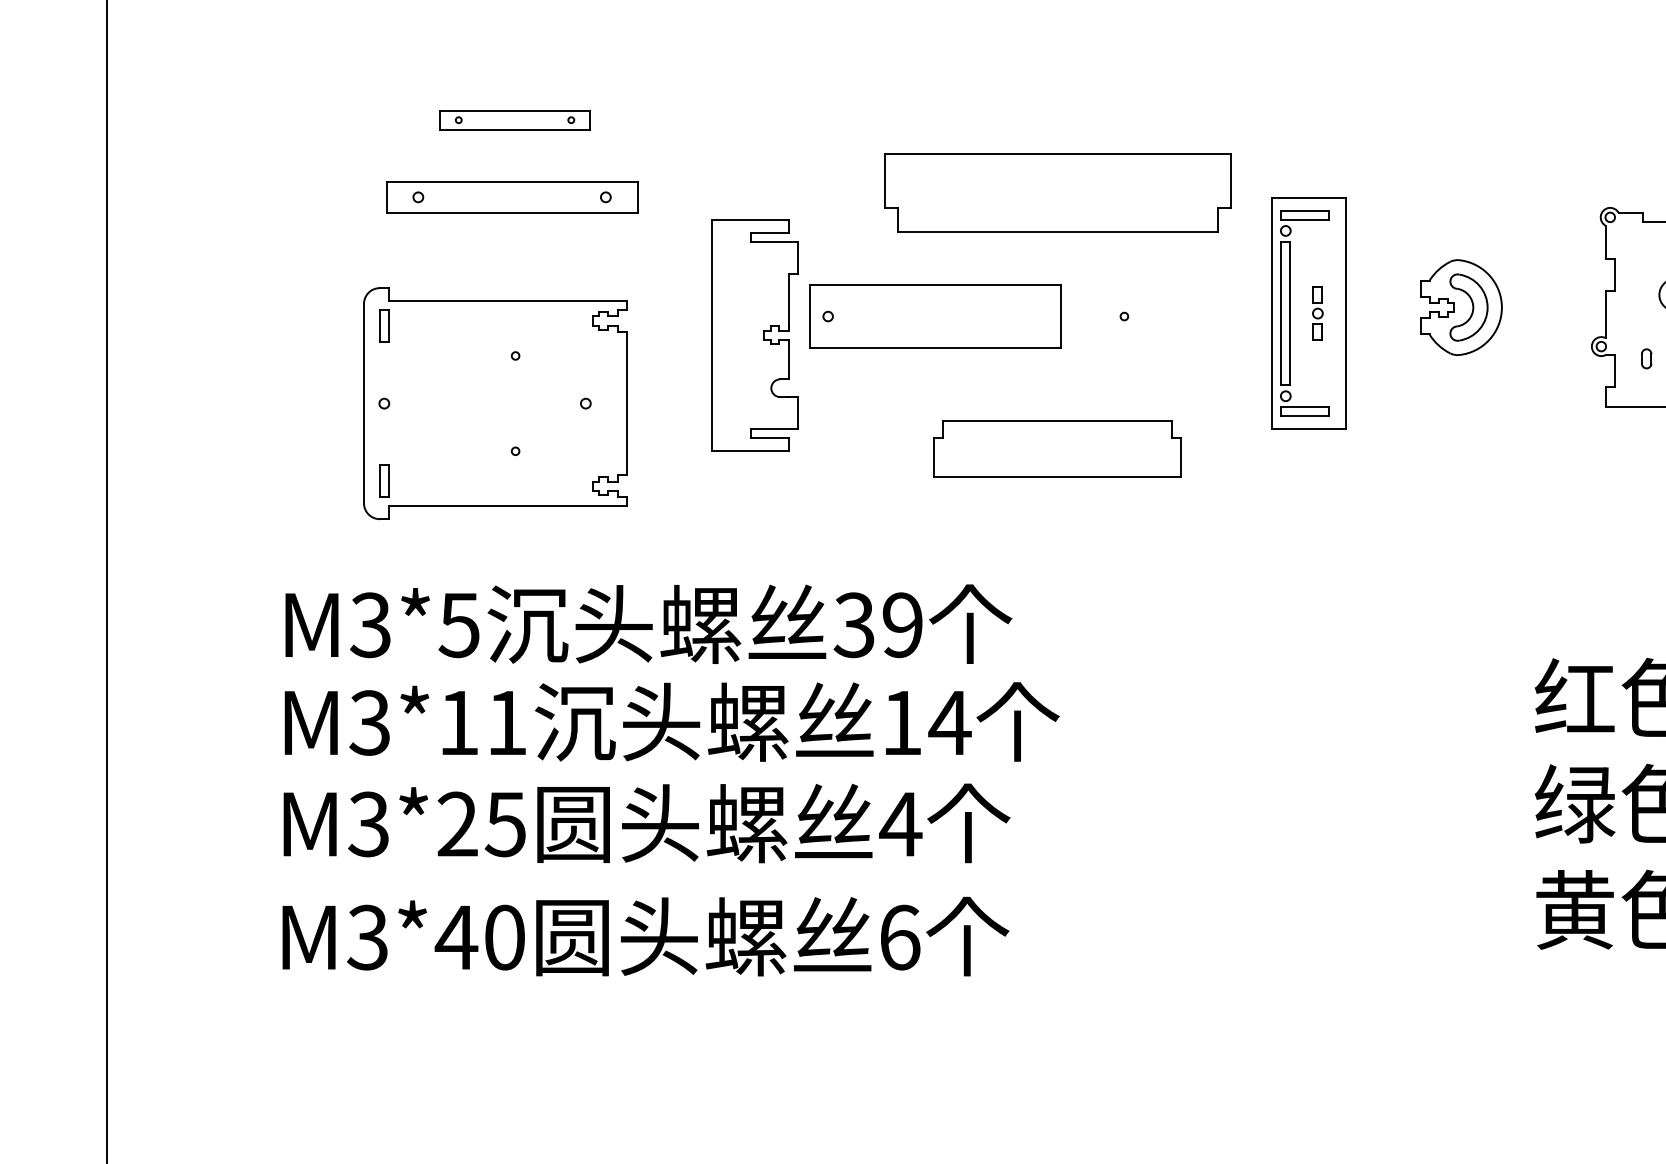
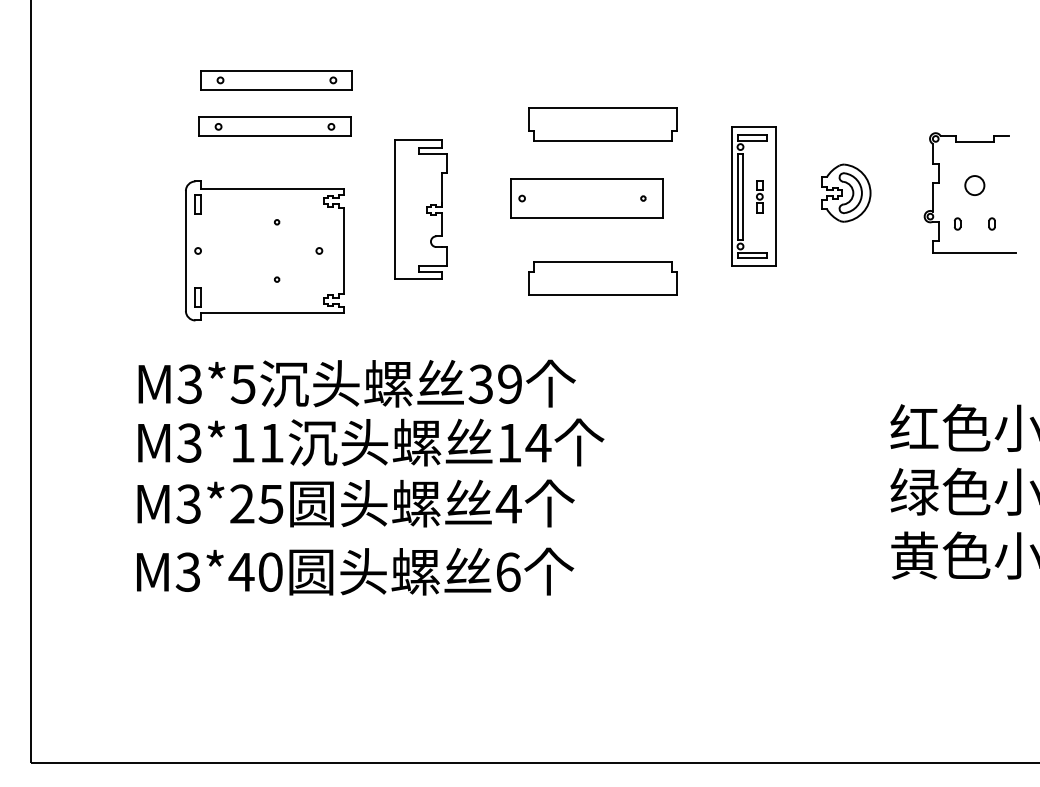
part: (514, 120) -> (276, 80), size x1.67
part: (1056, 193) -> (602, 124), size x0.71
part: (935, 316) -> (586, 198), moved

